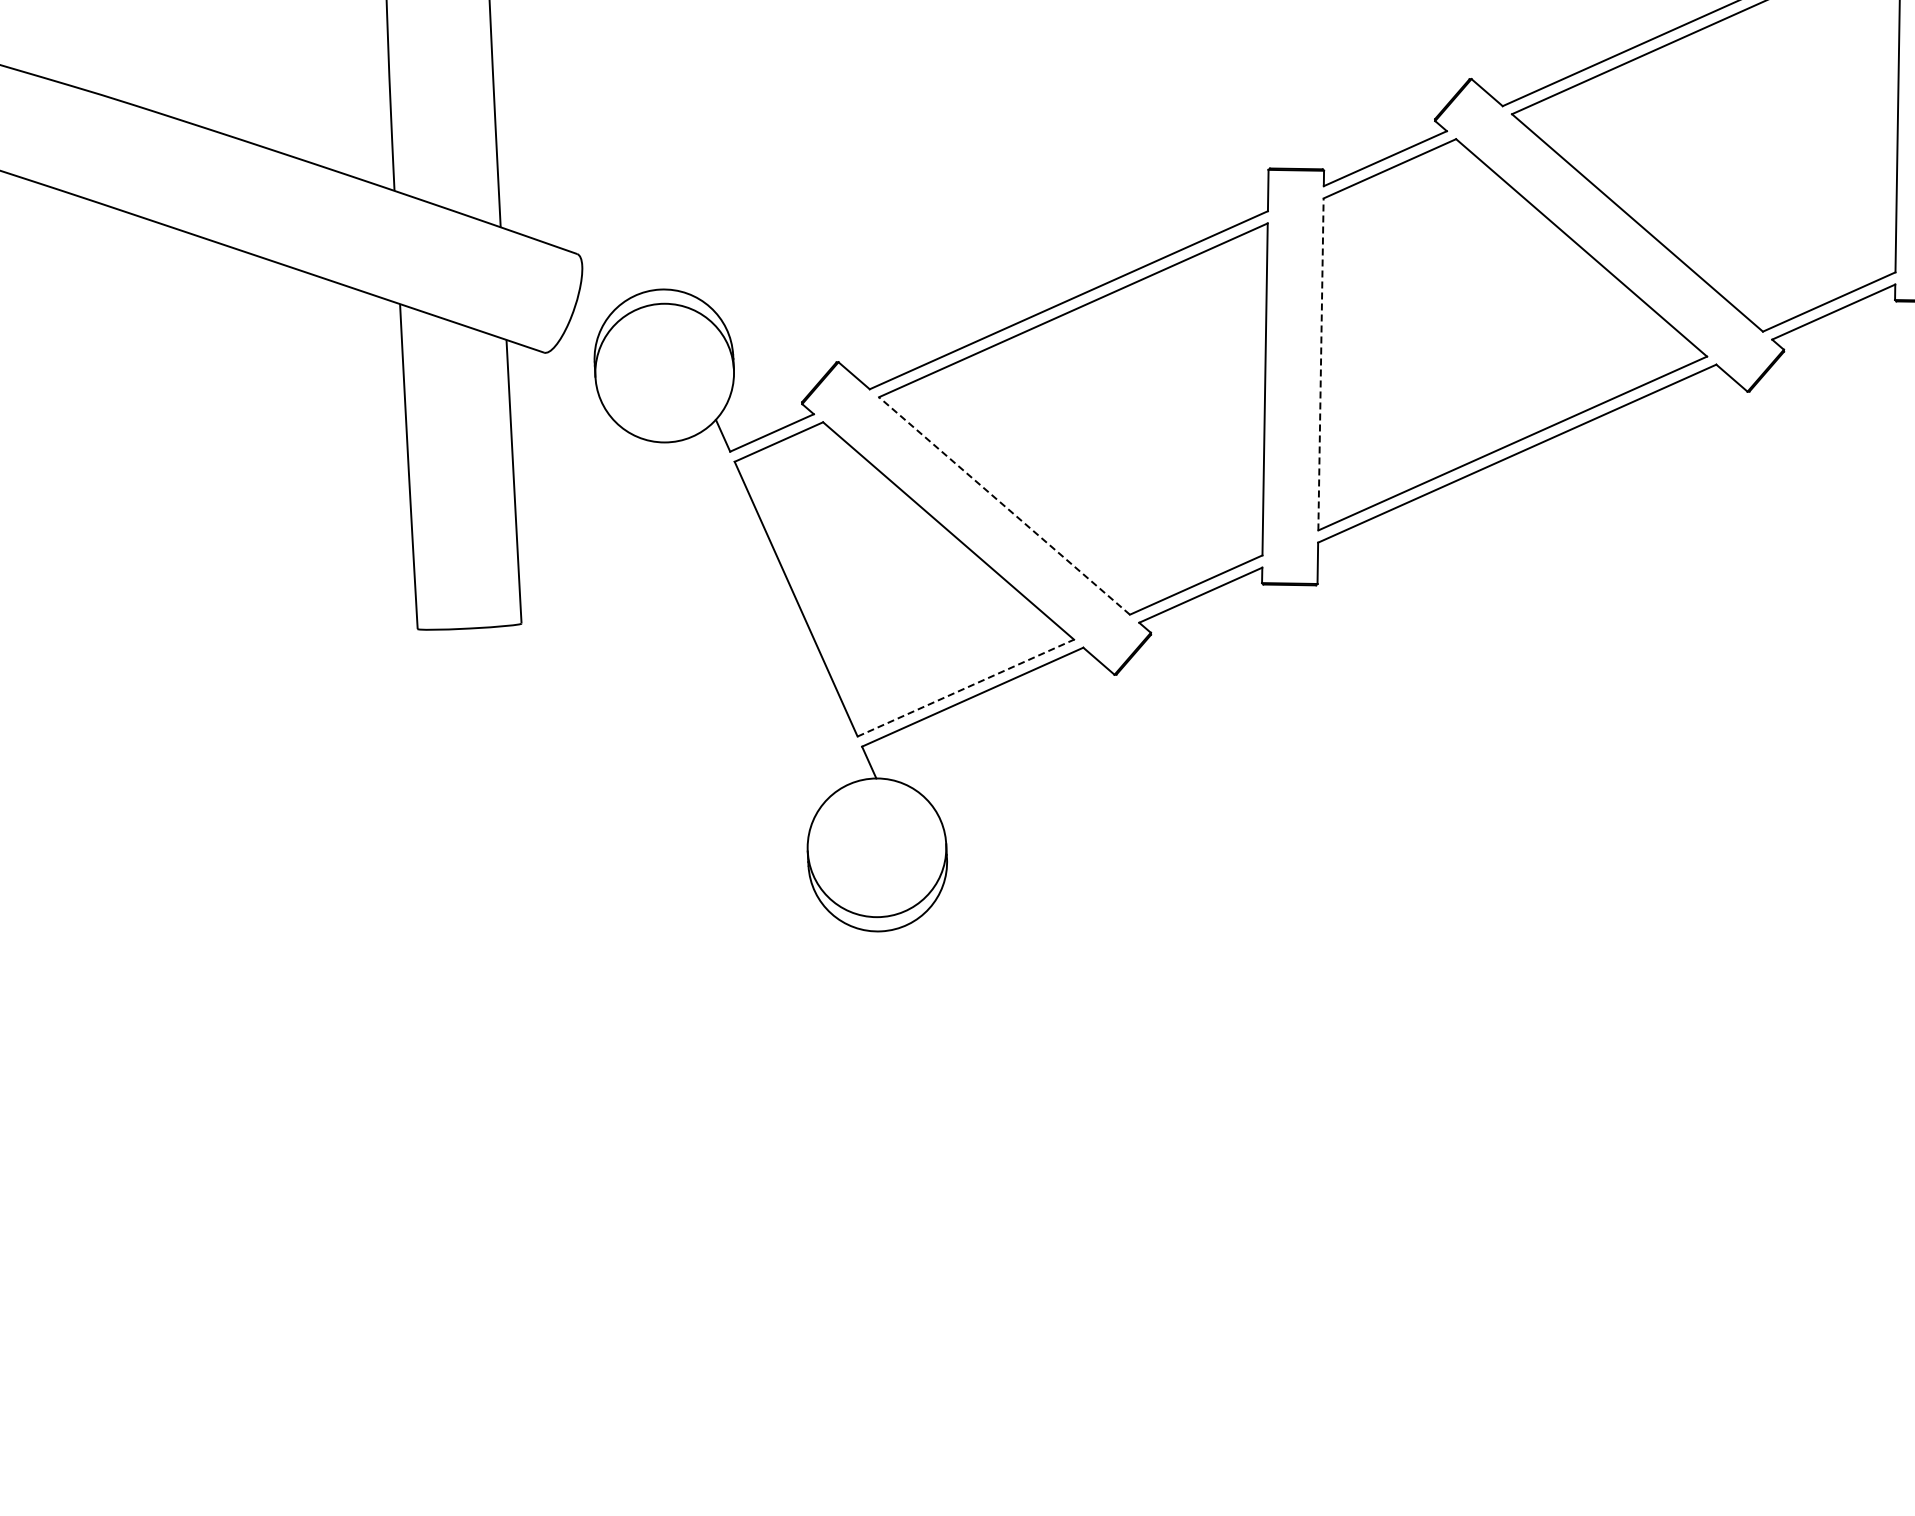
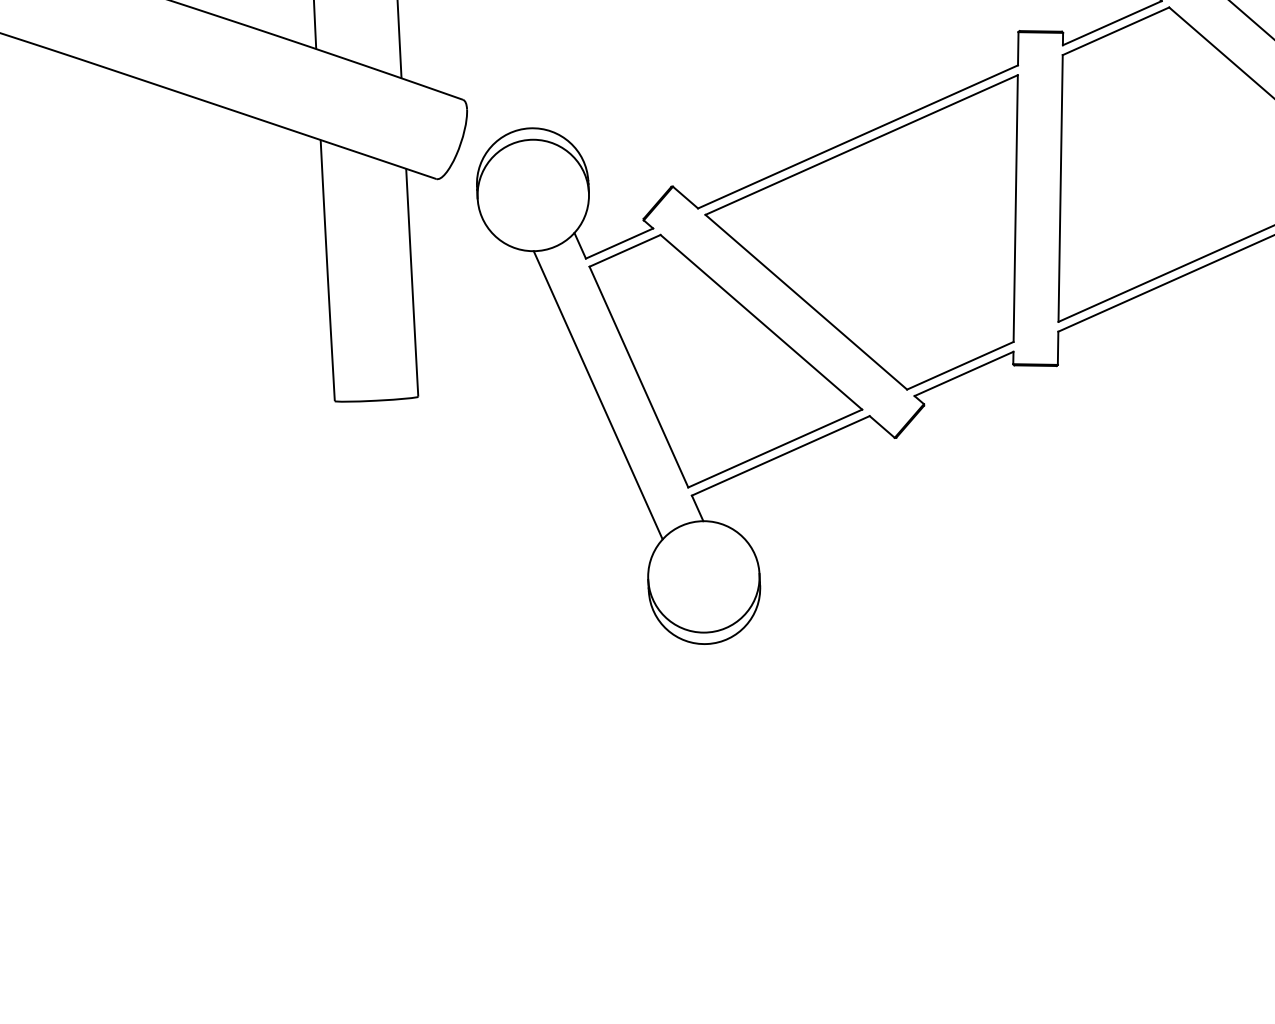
line: (1321, 363) -> (1061, 187), dashed -> solid
line: (1004, 505) -> (806, 301), dashed -> solid
line: (745, 621) -> (598, 395), added
line: (965, 688) -> (774, 448), dashed -> solid

